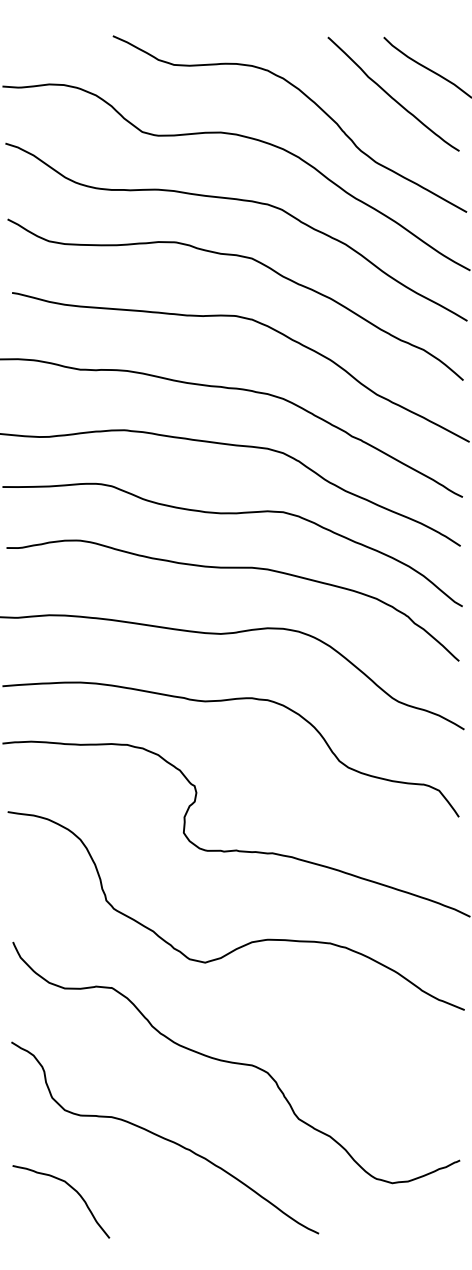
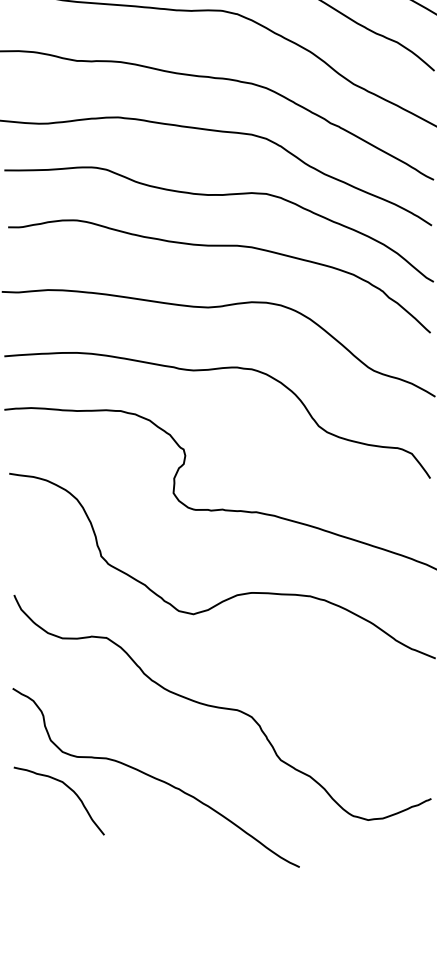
curve: (72, 1189) -> (69, 789), moved

